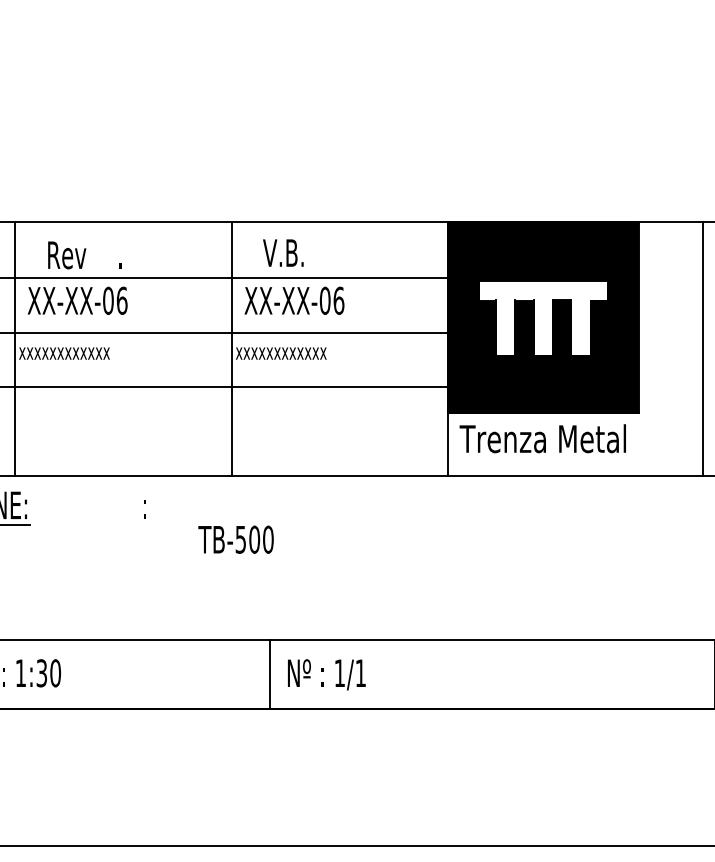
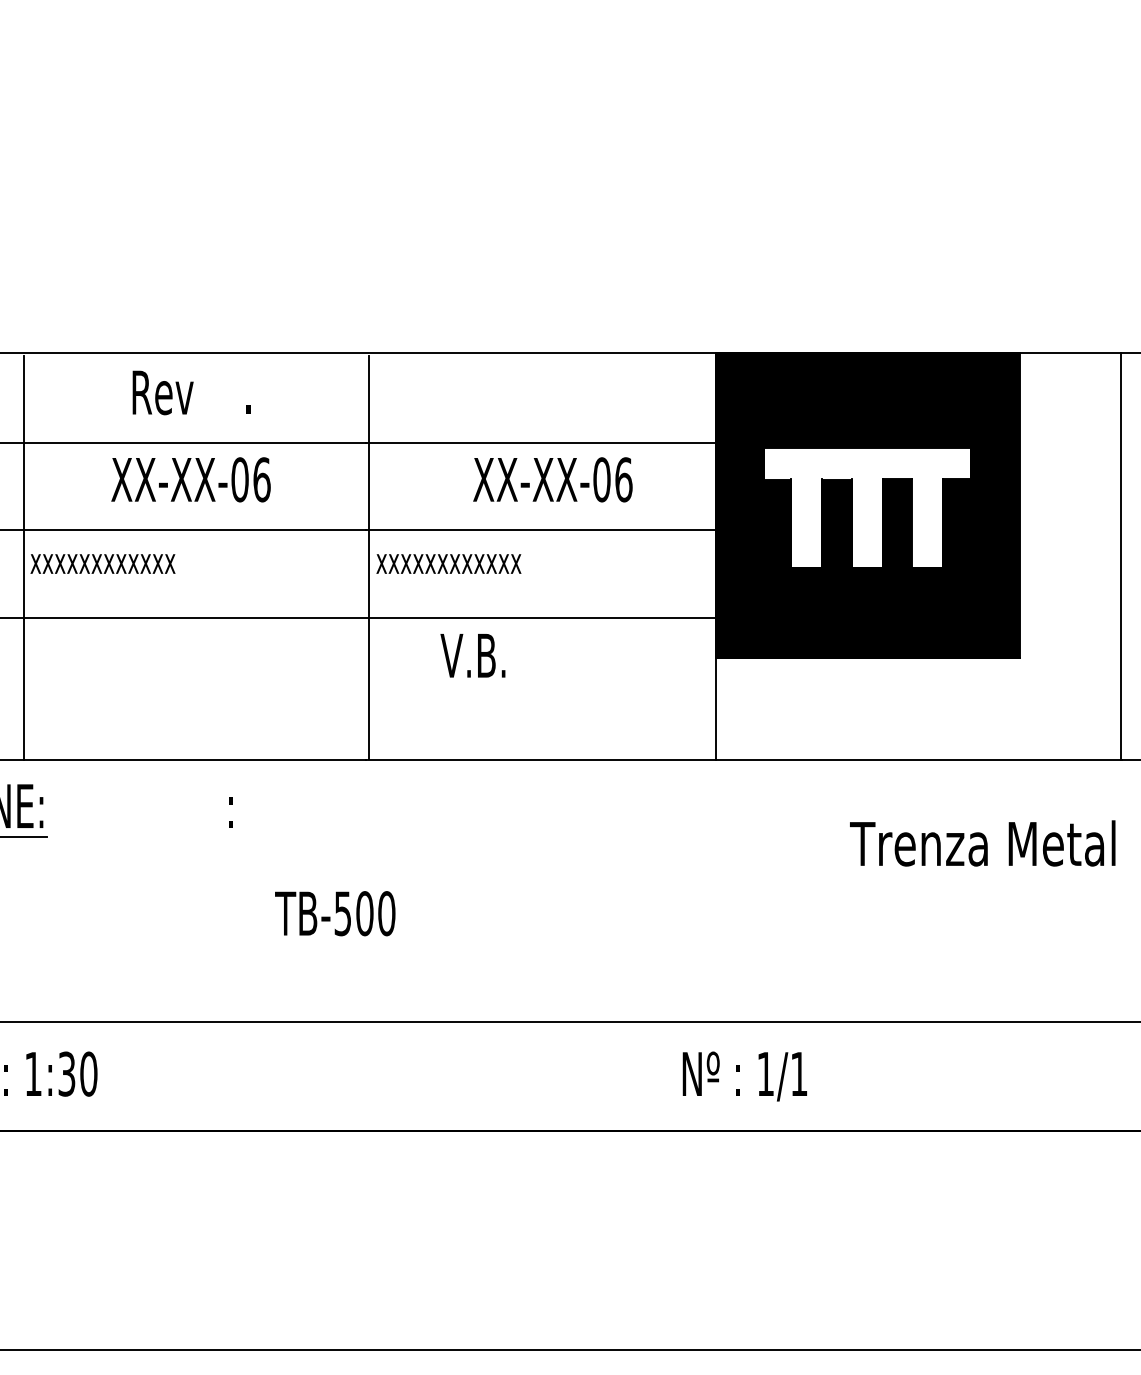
text: (283, 252) -> (473, 654), moved
text: (84, 255) -> (190, 393), moved
text: (77, 300) -> (190, 479), moved
text: (294, 300) -> (552, 479), moved
text: (542, 438) -> (982, 843), moved
text: (235, 539) -> (334, 913), moved
line: (270, 674) -> (431, 1076), removed
text: (326, 674) -> (744, 1076), moved

